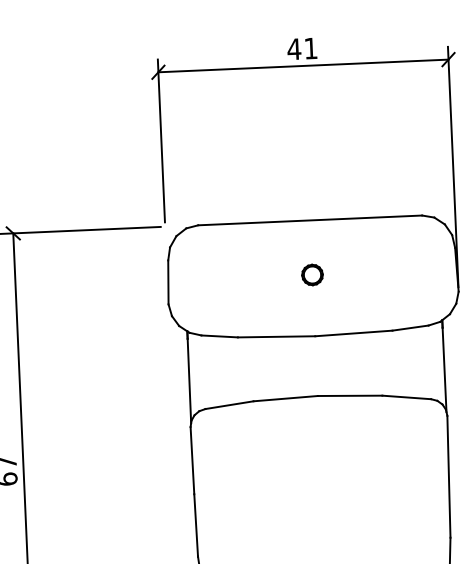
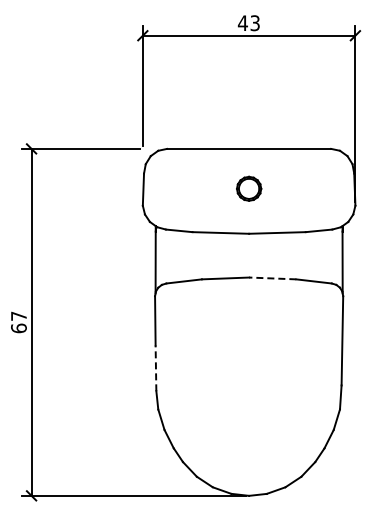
text: (310, 48) -> (254, 23), 41 -> 43
part: (311, 274) -> (248, 188), size x1.6
line: (349, 395) -> (272, 278), solid -> dashed
line: (195, 525) -> (155, 368), solid -> dashed

